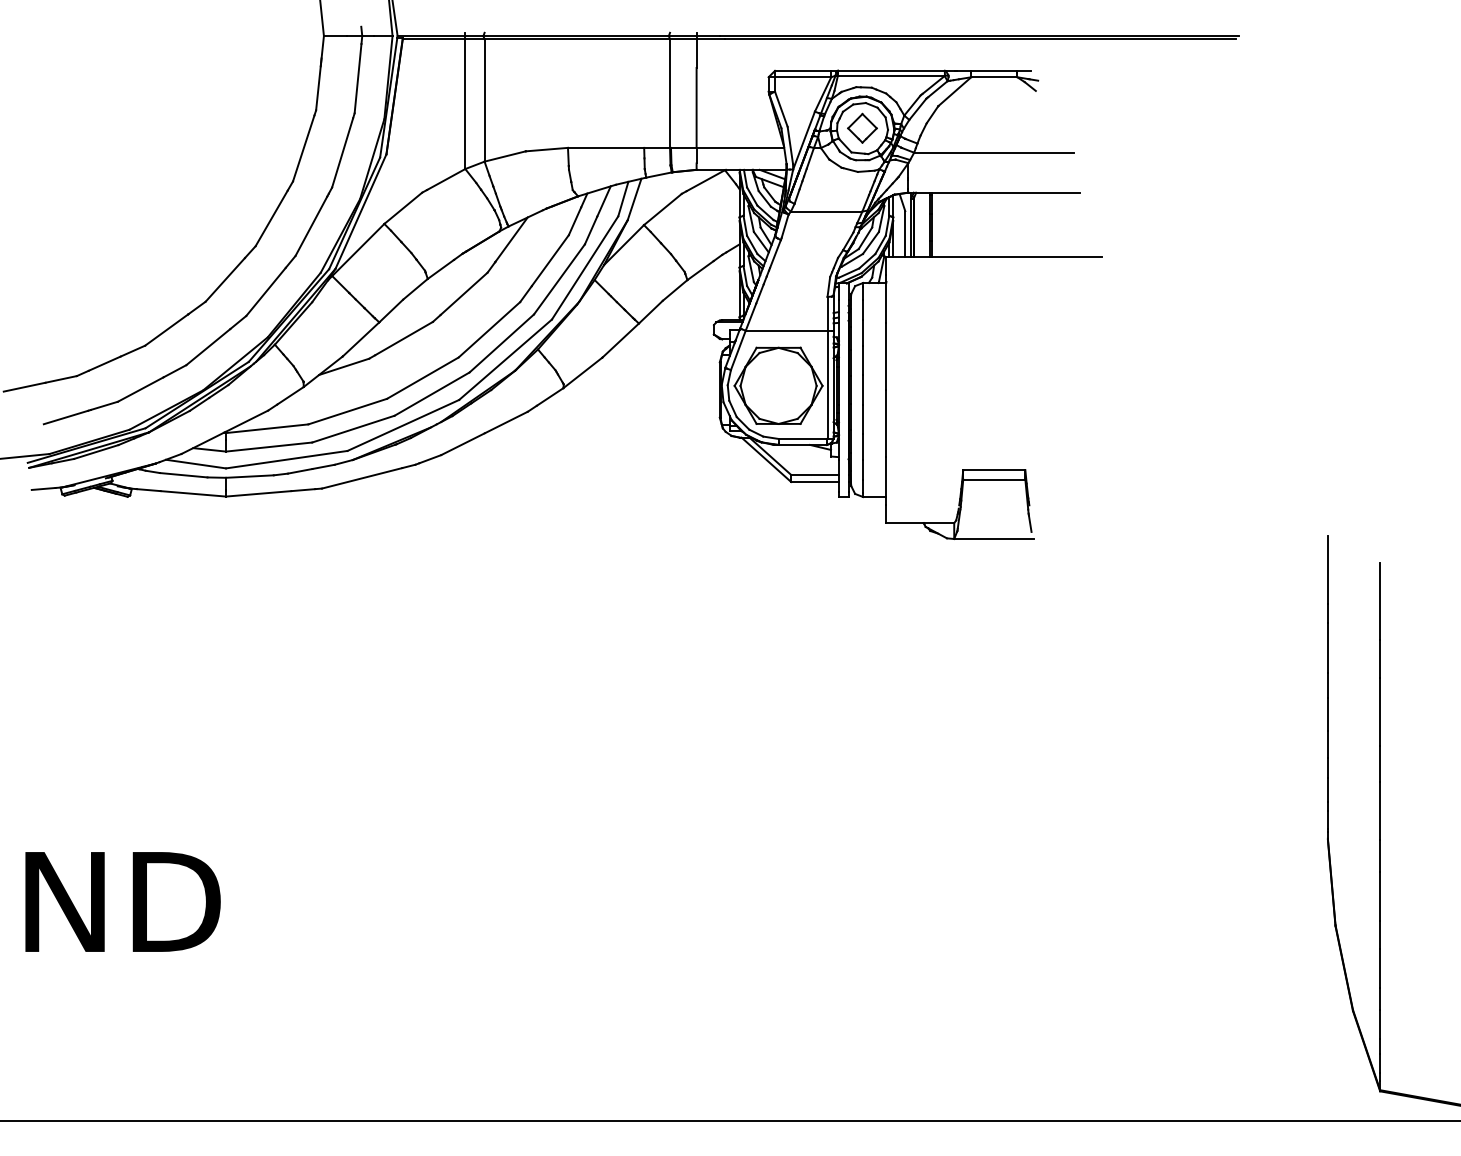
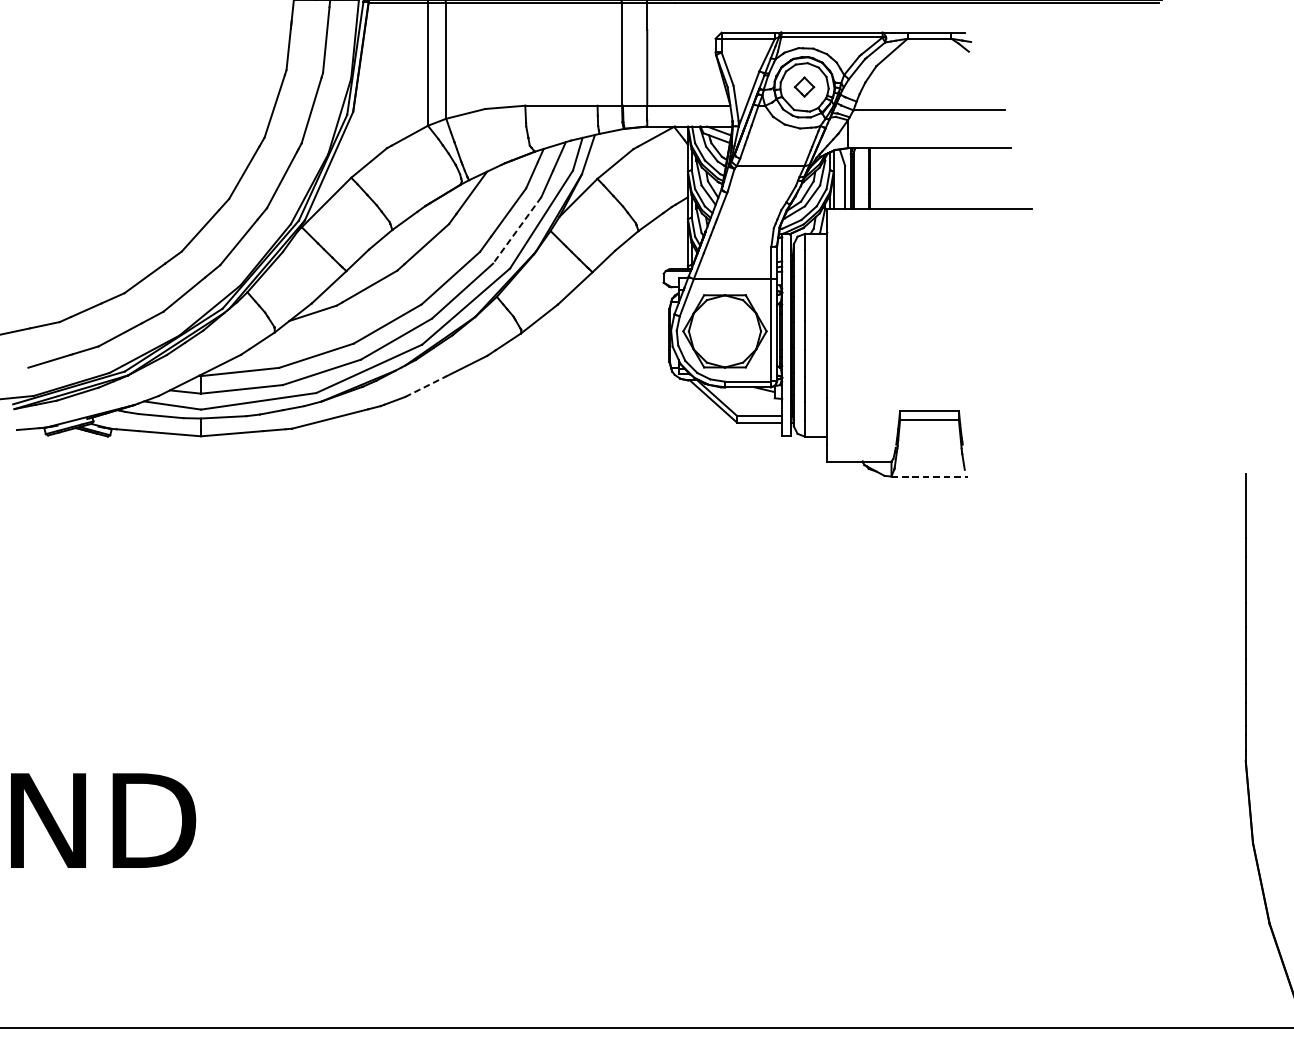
part: (862, 127) -> (804, 86), size x0.7
line: (559, 279) -> (517, 230), solid -> dashed
line: (463, 443) -> (426, 385), solid -> dashed
line: (994, 539) -> (929, 477), solid -> dashed

